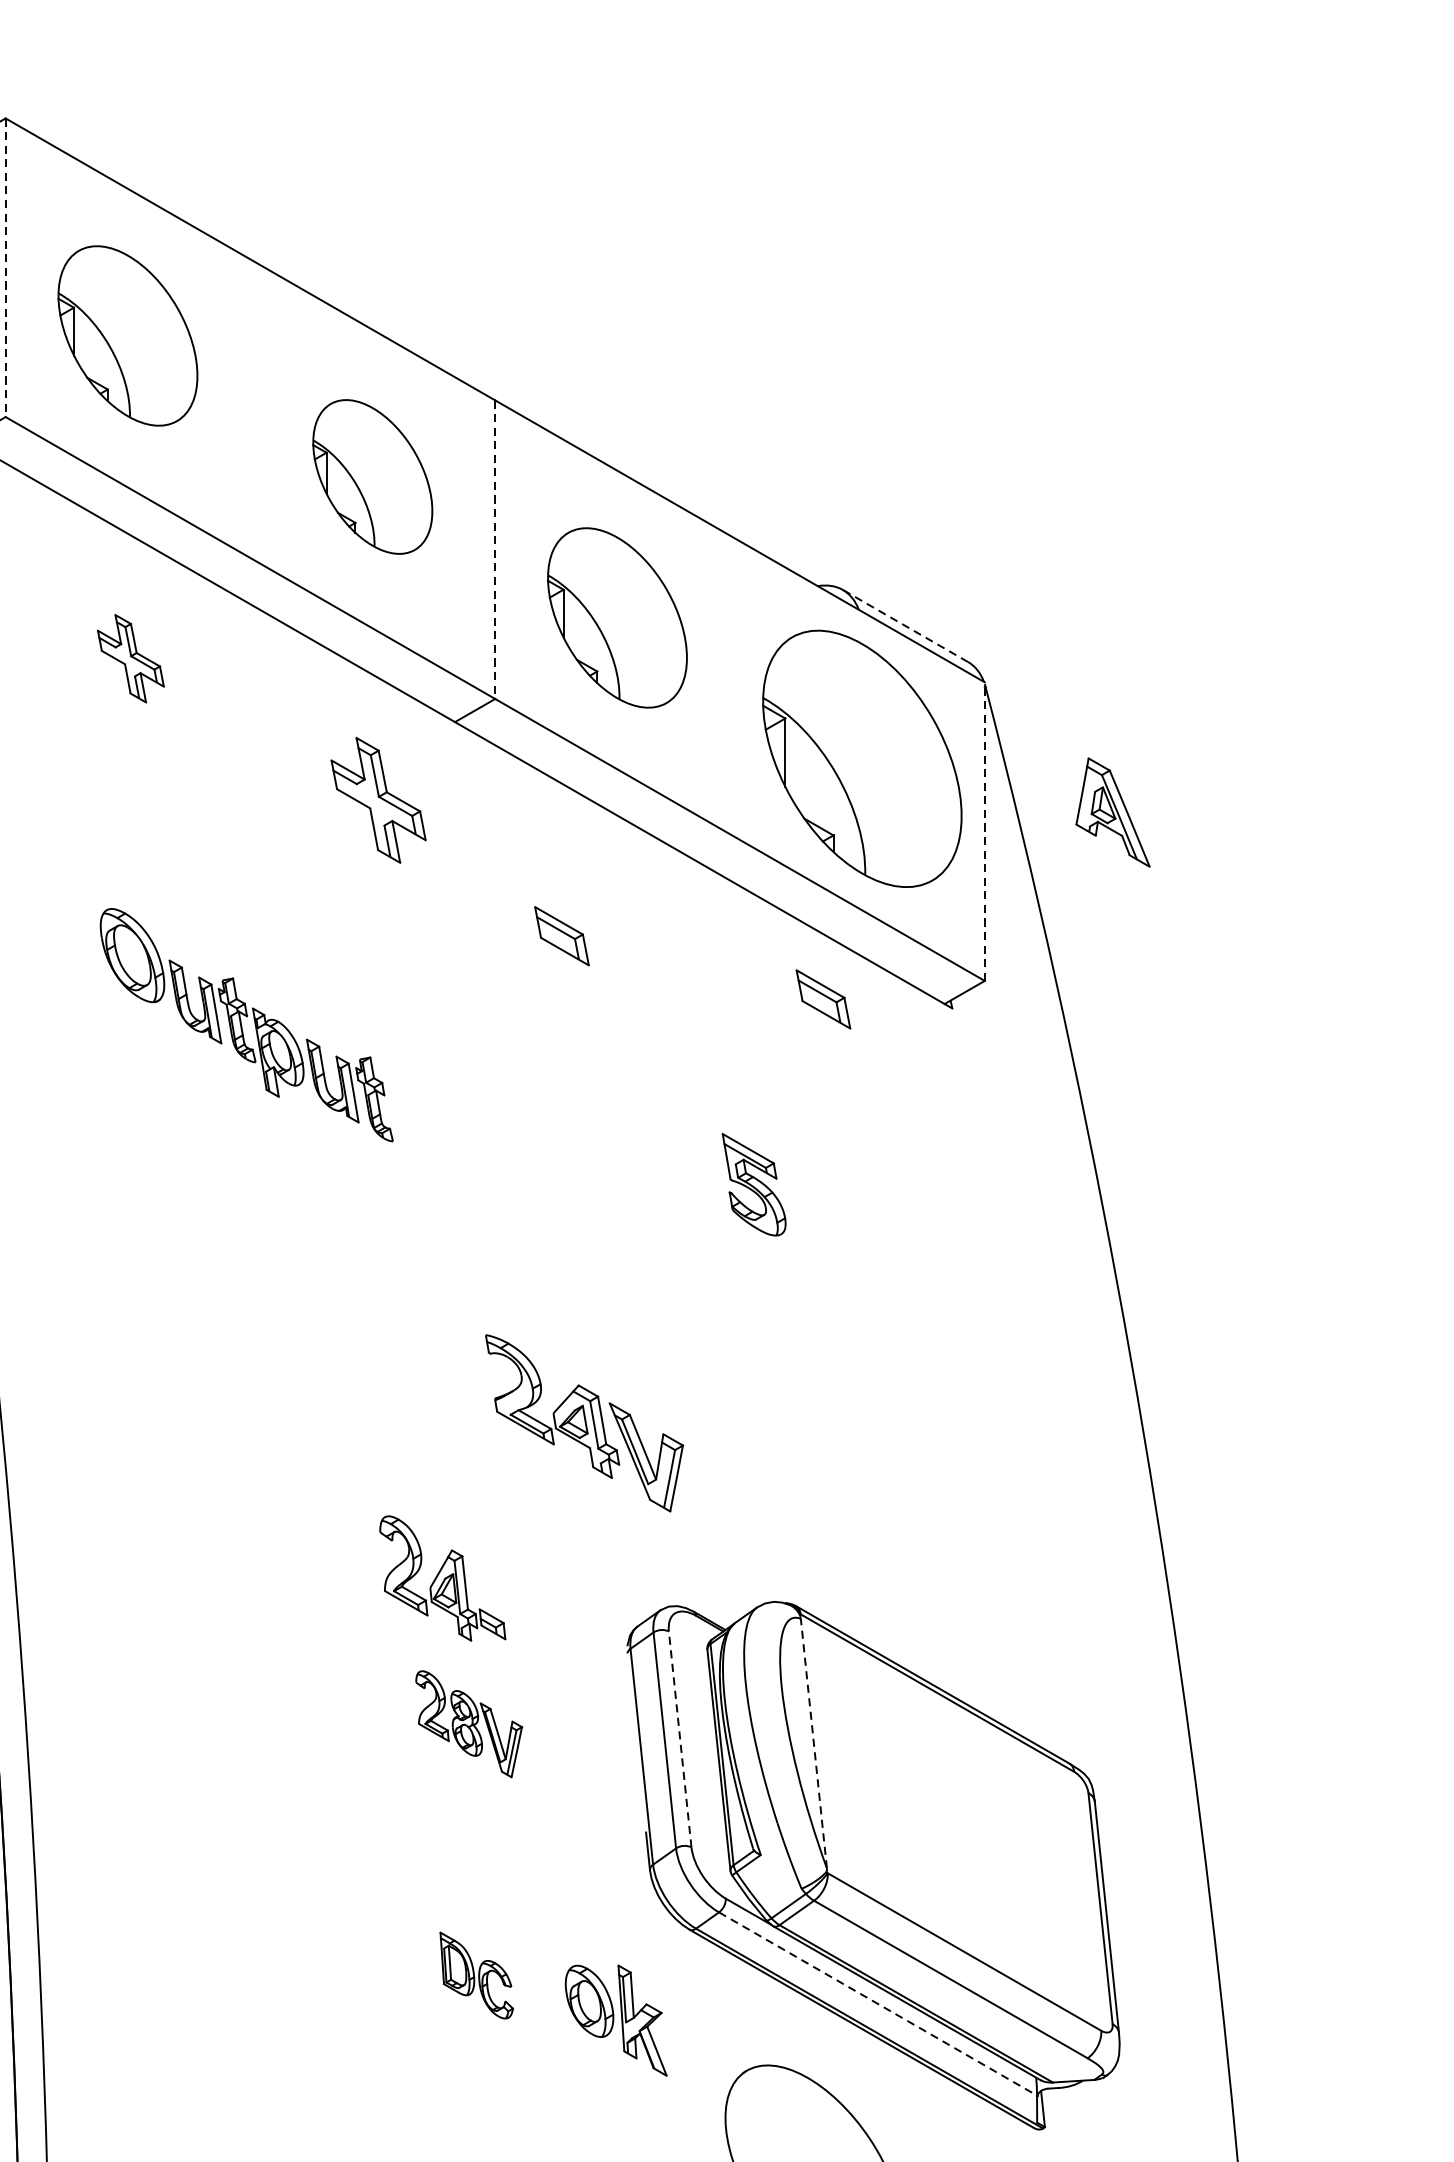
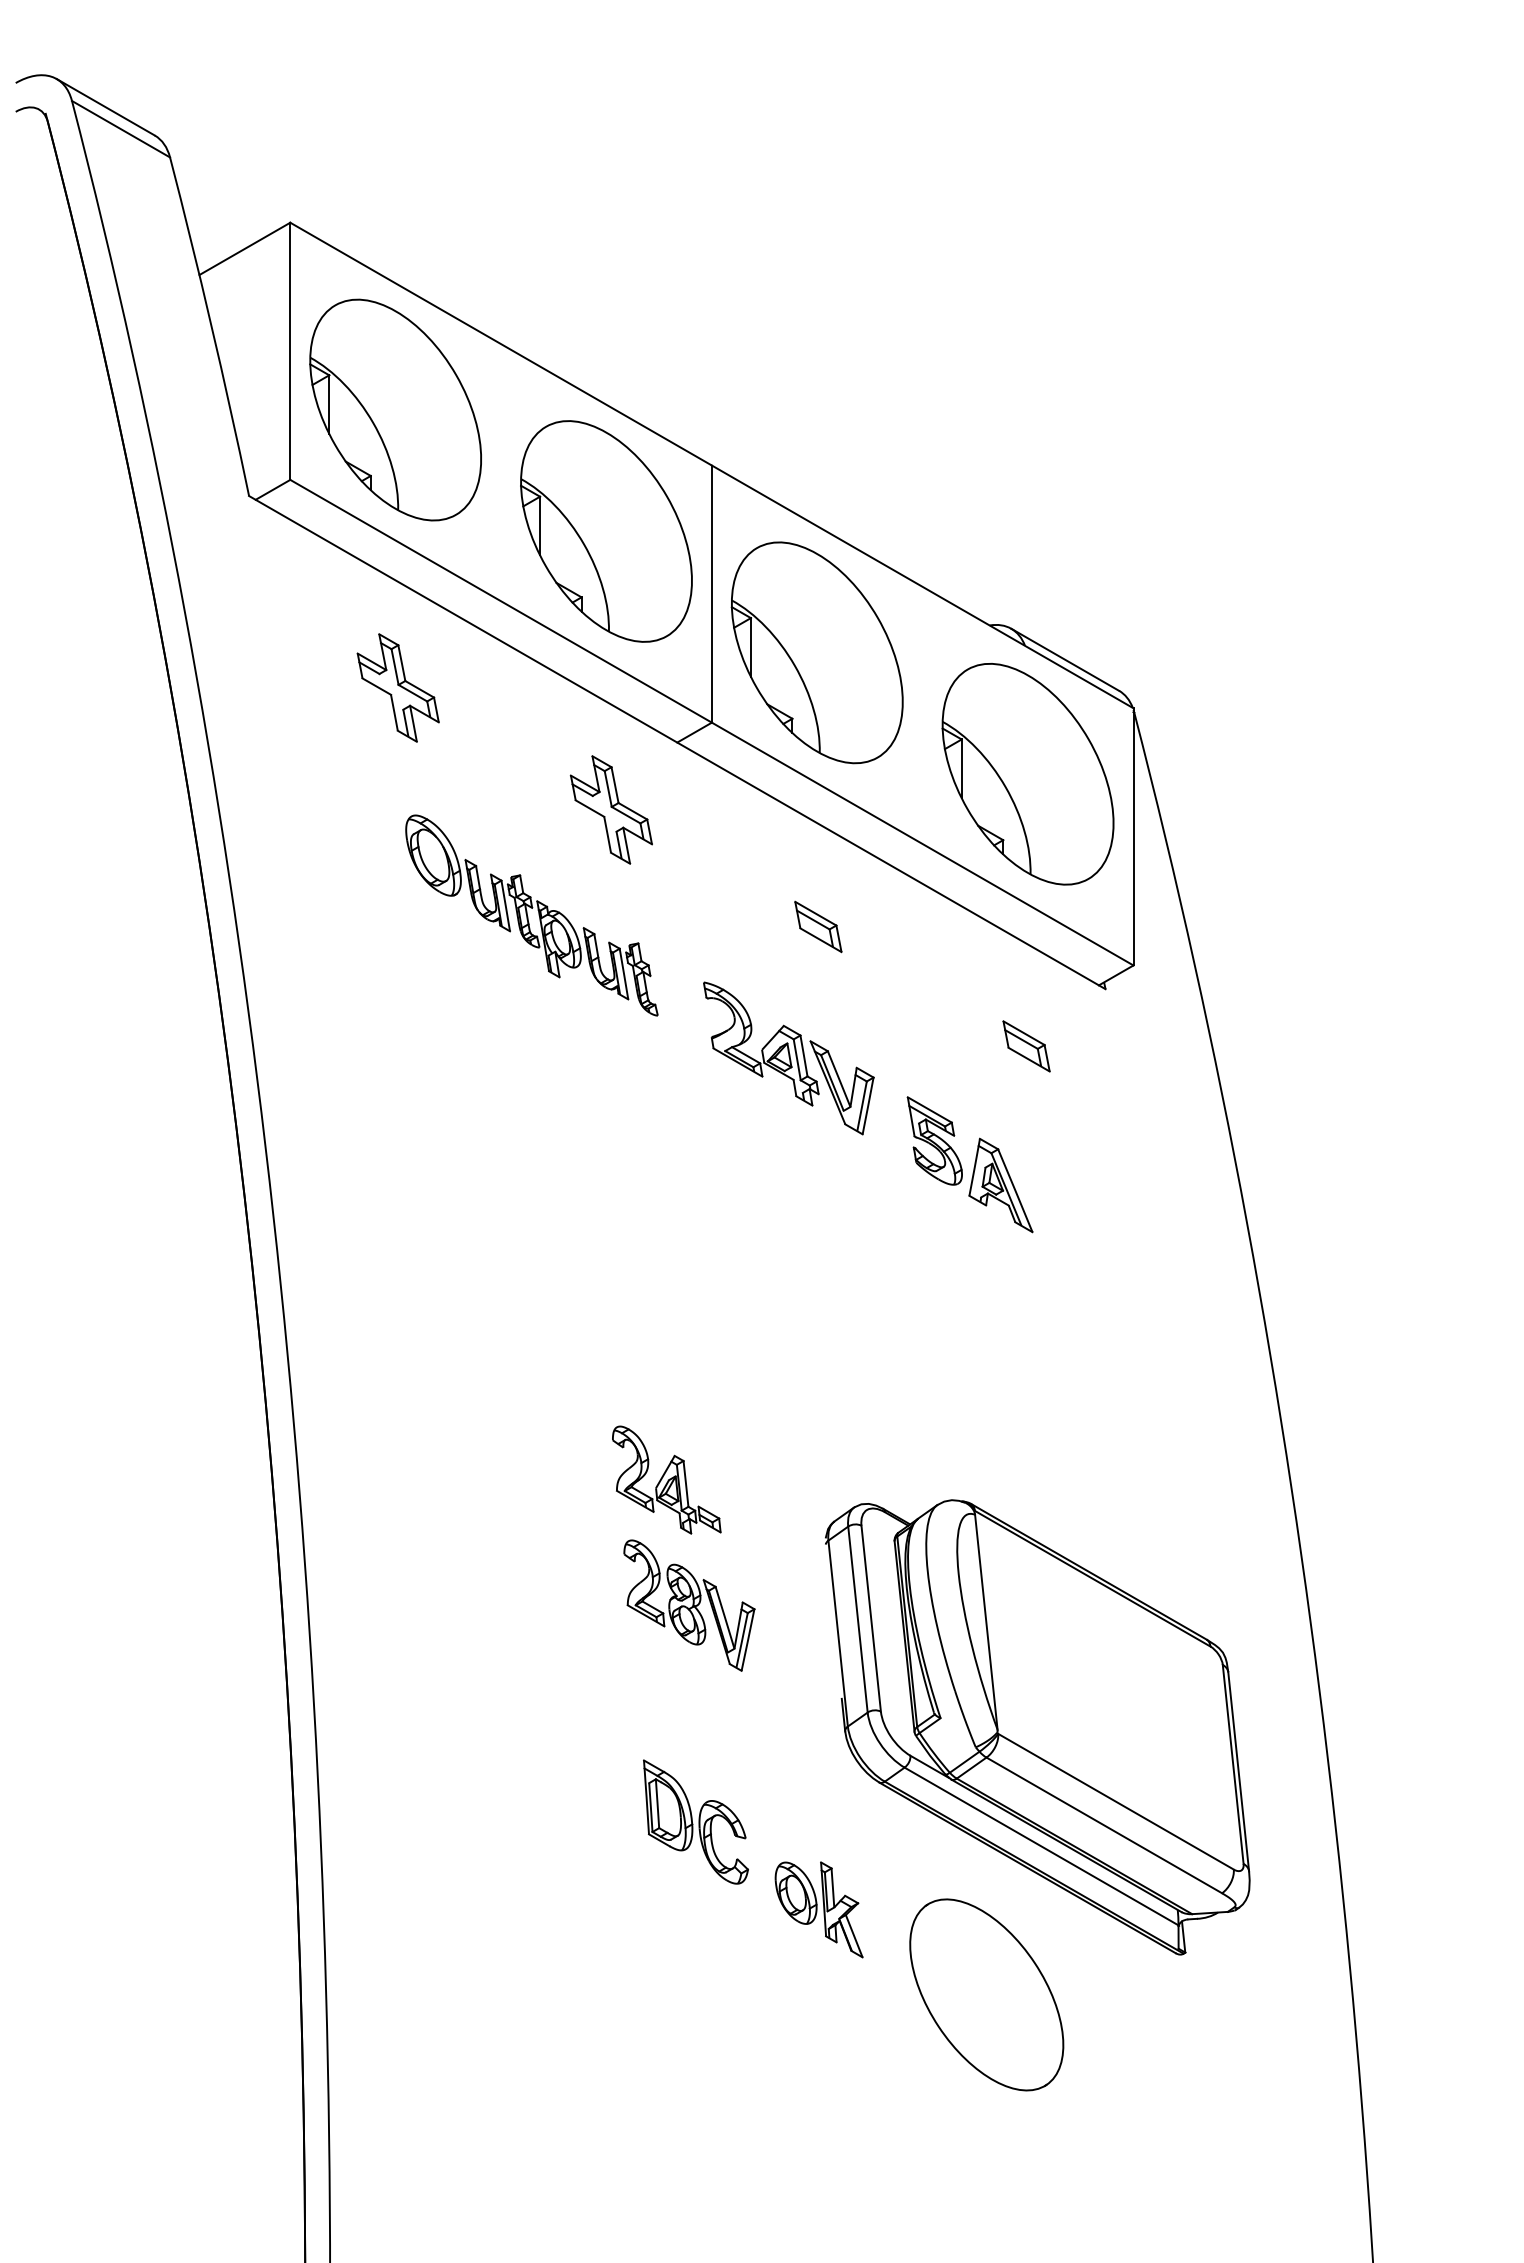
line: (5, 267) -> (290, 351), dashed -> solid
part: (127, 335) -> (395, 409), size x1.43
part: (372, 477) -> (606, 531), size x1.67
line: (494, 550) -> (711, 594), dashed -> solid
part: (616, 617) -> (816, 652), size x1.43
line: (904, 625) -> (1064, 659), dashed -> solid
part: (130, 658) -> (397, 687), size x1.43
part: (1112, 812) -> (1000, 1185), moved
line: (984, 831) -> (1133, 836), dashed -> solid
part: (562, 935) -> (818, 926), moved
part: (823, 999) -> (1026, 1046), moved
part: (246, 1025) -> (531, 915), moved
part: (584, 1423) -> (788, 1058), moved
part: (469, 1724) -> (689, 1605), size x1.43
line: (680, 1739) -> (871, 1618), dashed -> solid
line: (814, 1742) -> (986, 1621), dashed -> solid
part: (476, 1974) -> (695, 1821), size x1.67
line: (879, 2003) -> (1042, 1846), dashed -> solid
part: (615, 2020) -> (818, 1909), moved

